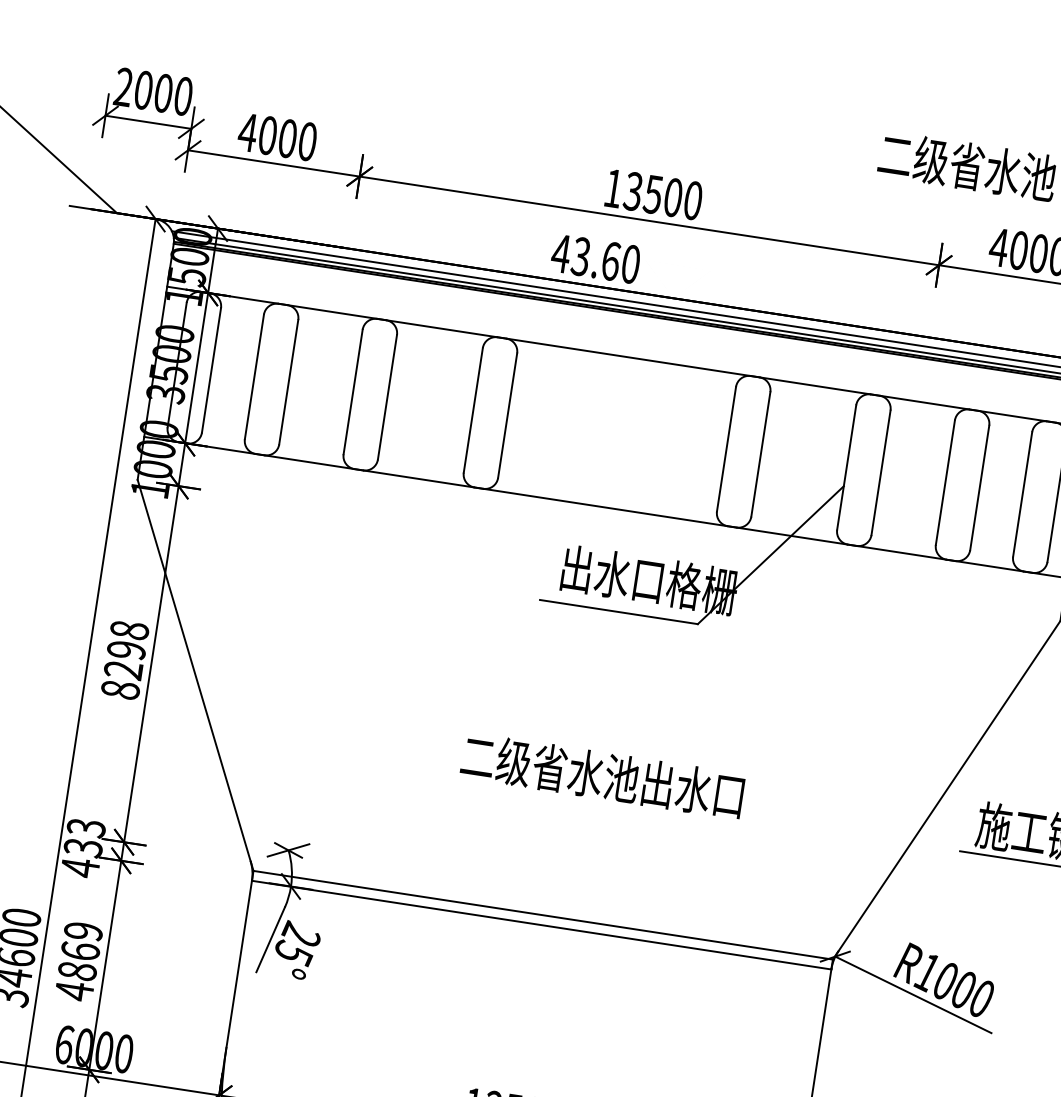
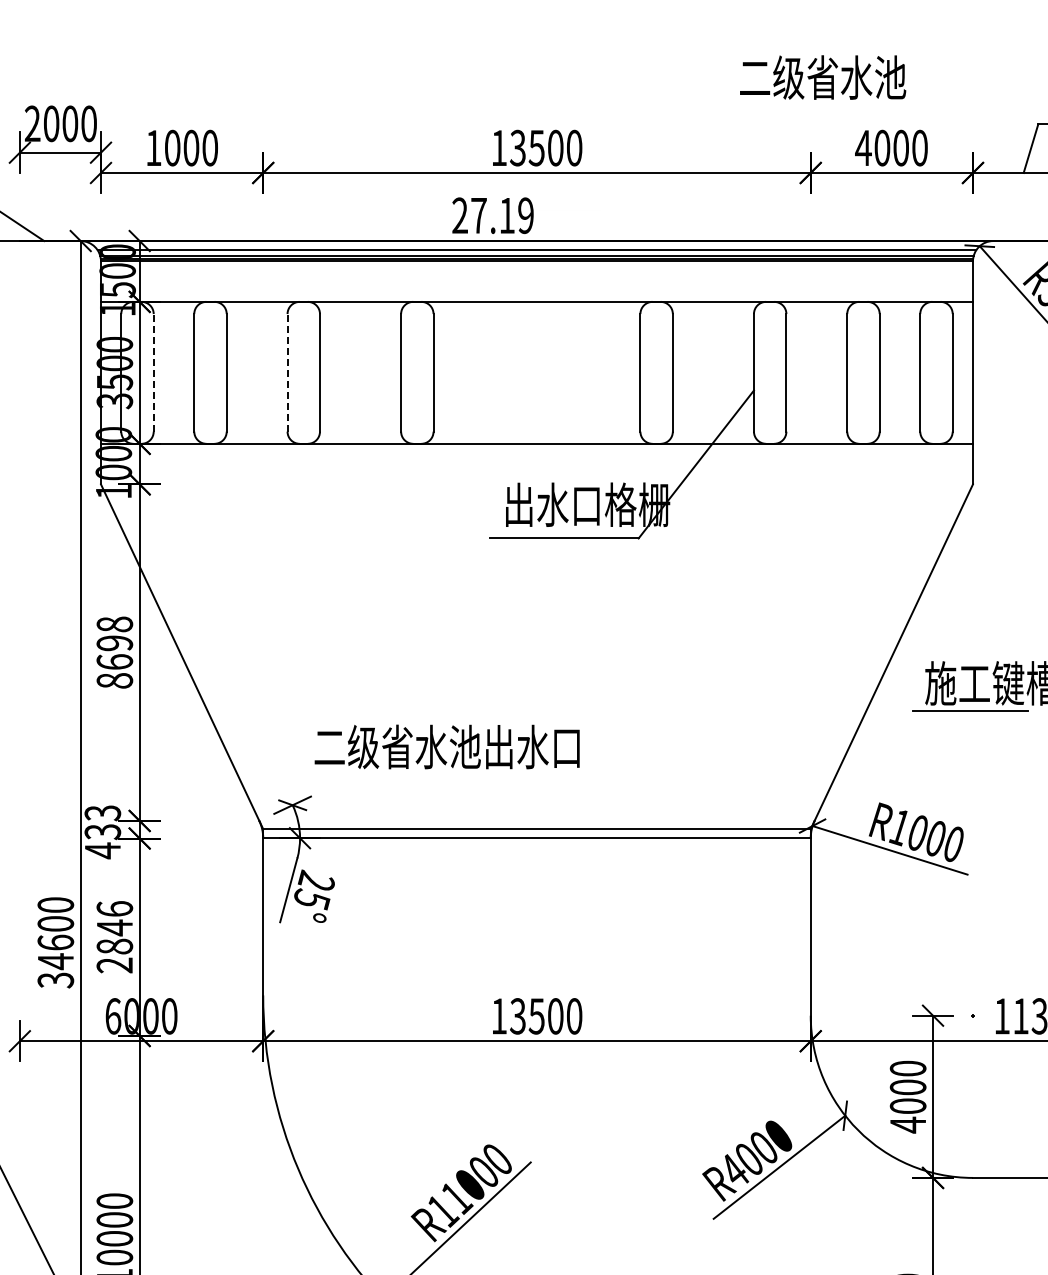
text: (247, 131) -> (153, 147), 4000 -> 1000
text: (595, 258) -> (492, 215), 43.60 -> 27.19
line: (211, 369) -> (153, 372), solid -> dashed
line: (353, 391) -> (287, 372), solid -> dashed
text: (123, 669) -> (114, 661), 8298 -> 8698
text: (602, 775) -> (446, 746), moved
text: (78, 961) -> (114, 937), 4869 -> 2846

